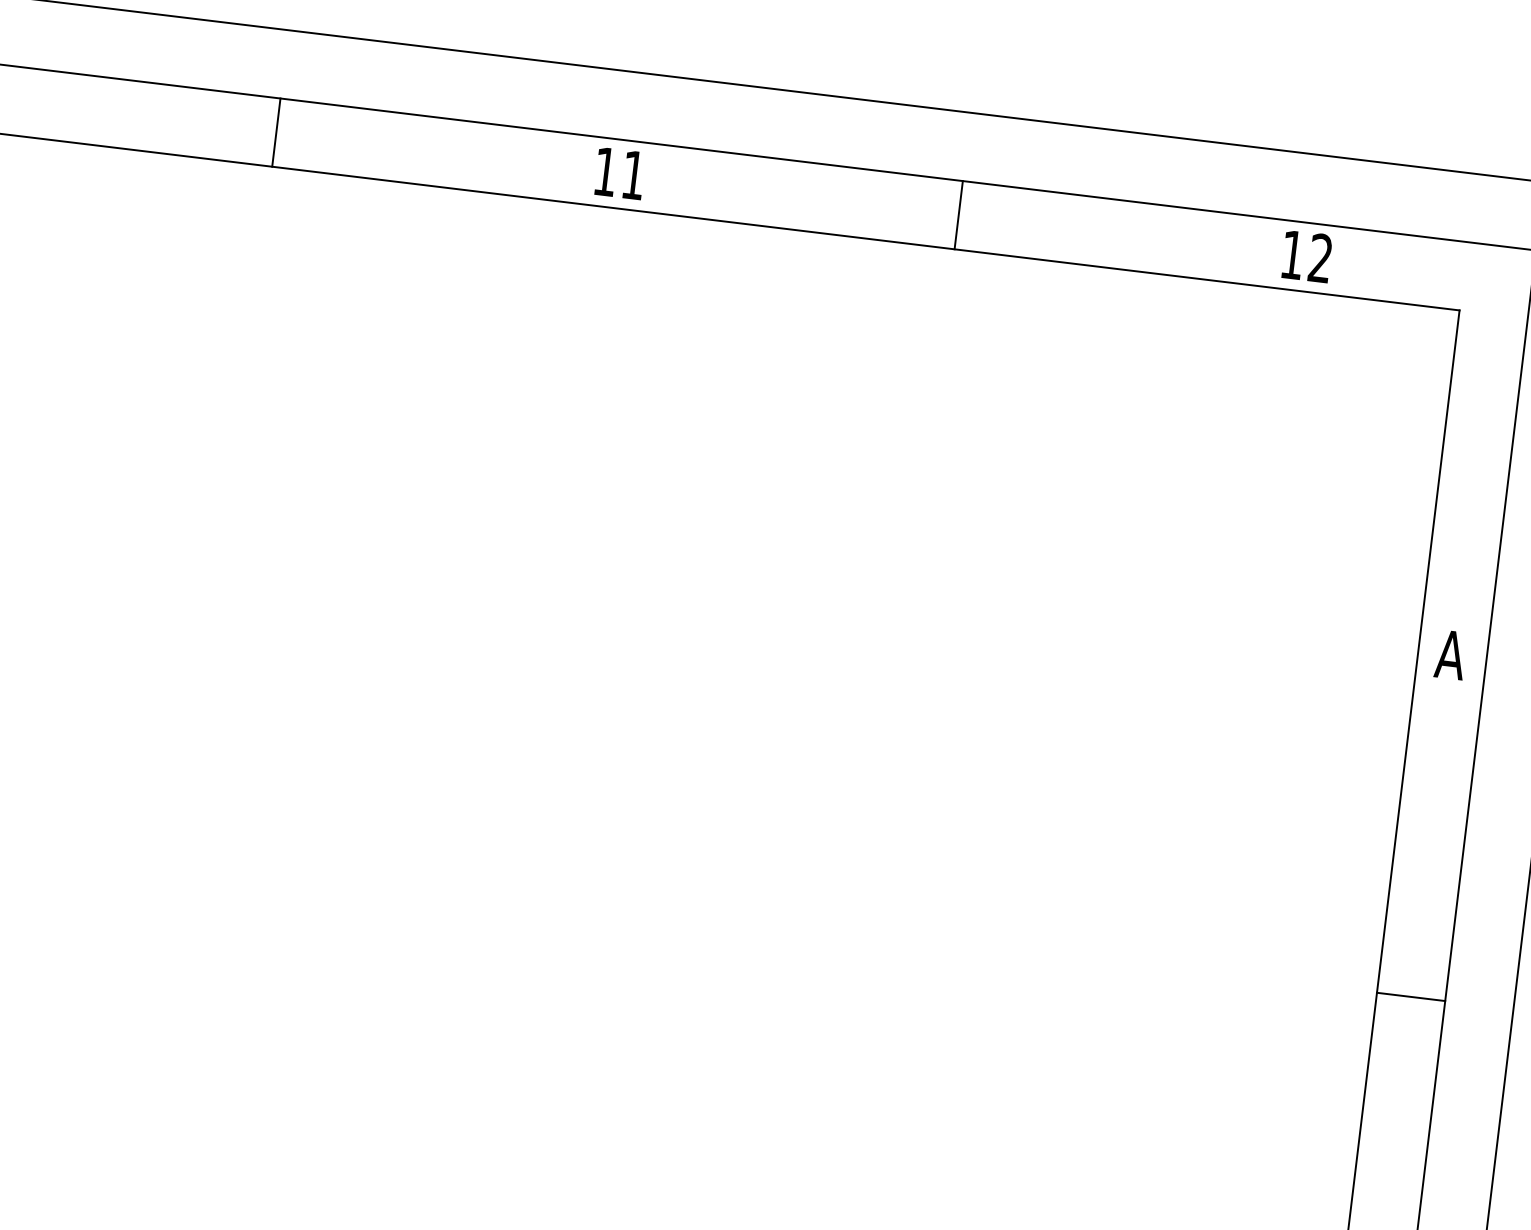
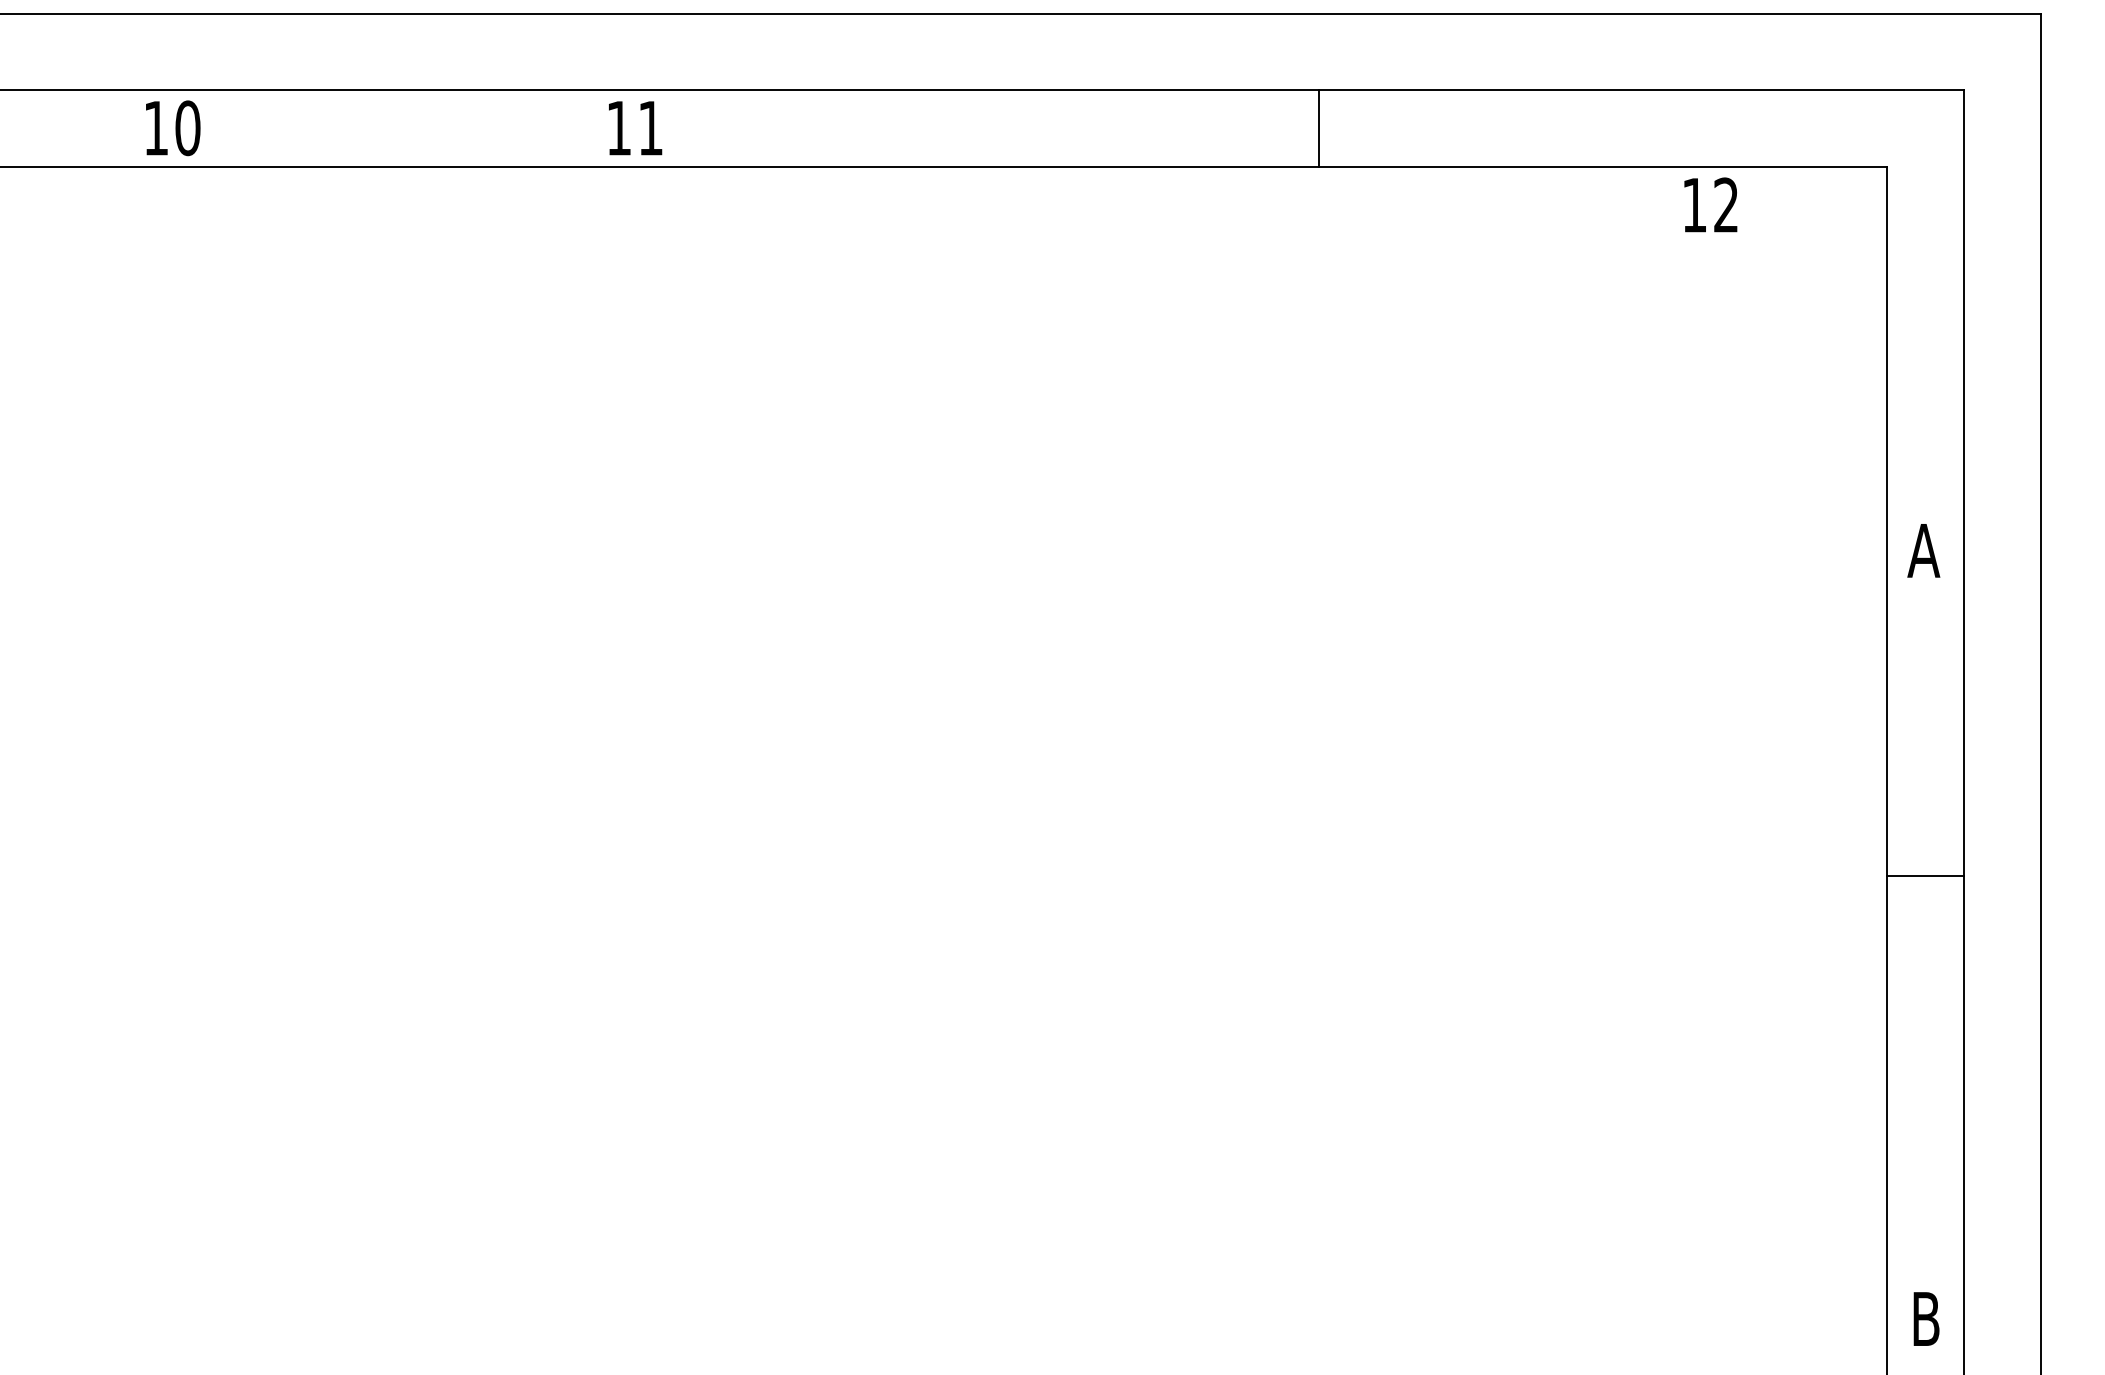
line: (276, 132) -> (550, 128), removed
text: (620, 173) -> (635, 128), moved
text: (1306, 256) -> (1710, 204), moved
line: (1410, 996) -> (1925, 875), moved

